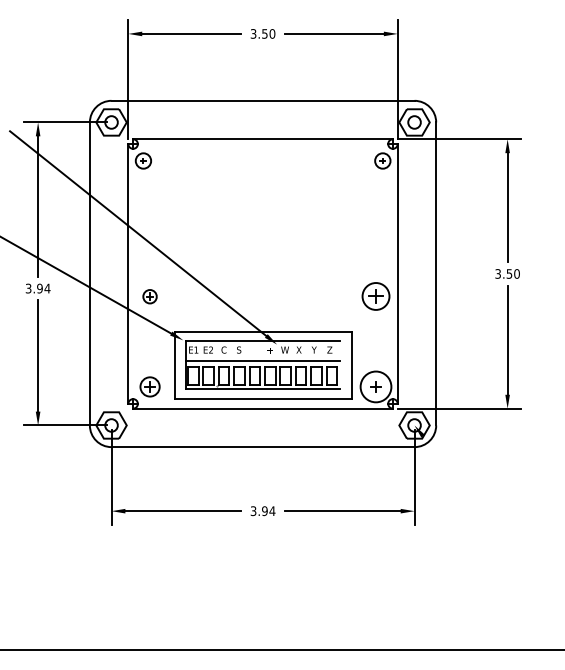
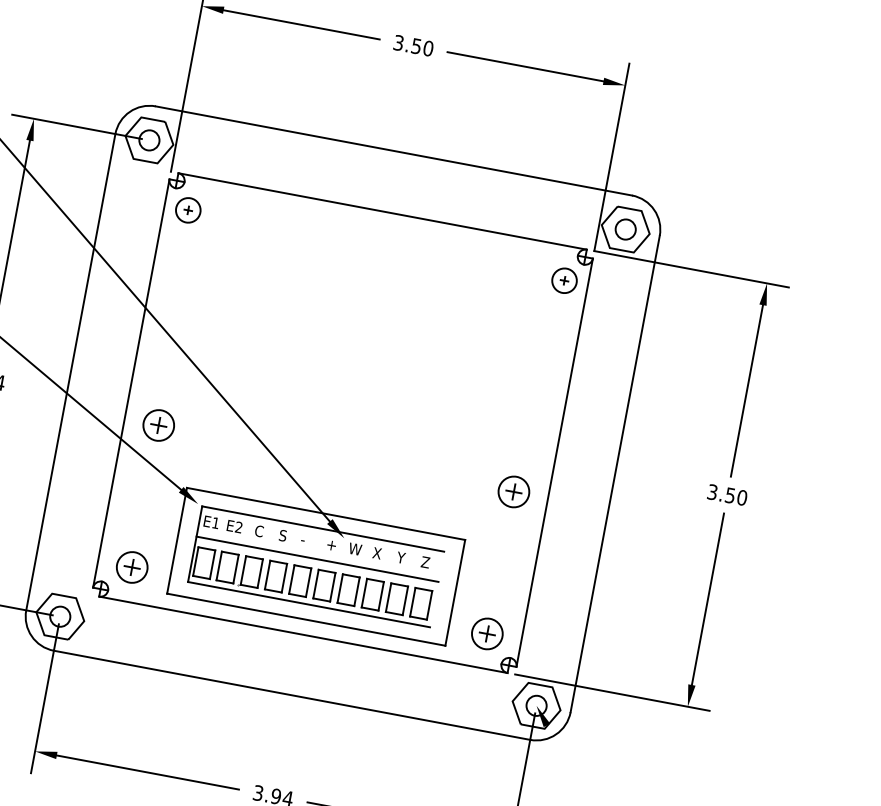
part: (149, 296) -> (157, 425), size x1.43
part: (375, 296) -> (513, 491), size x0.71
circle: (375, 386) -> (486, 633), size x0.62

